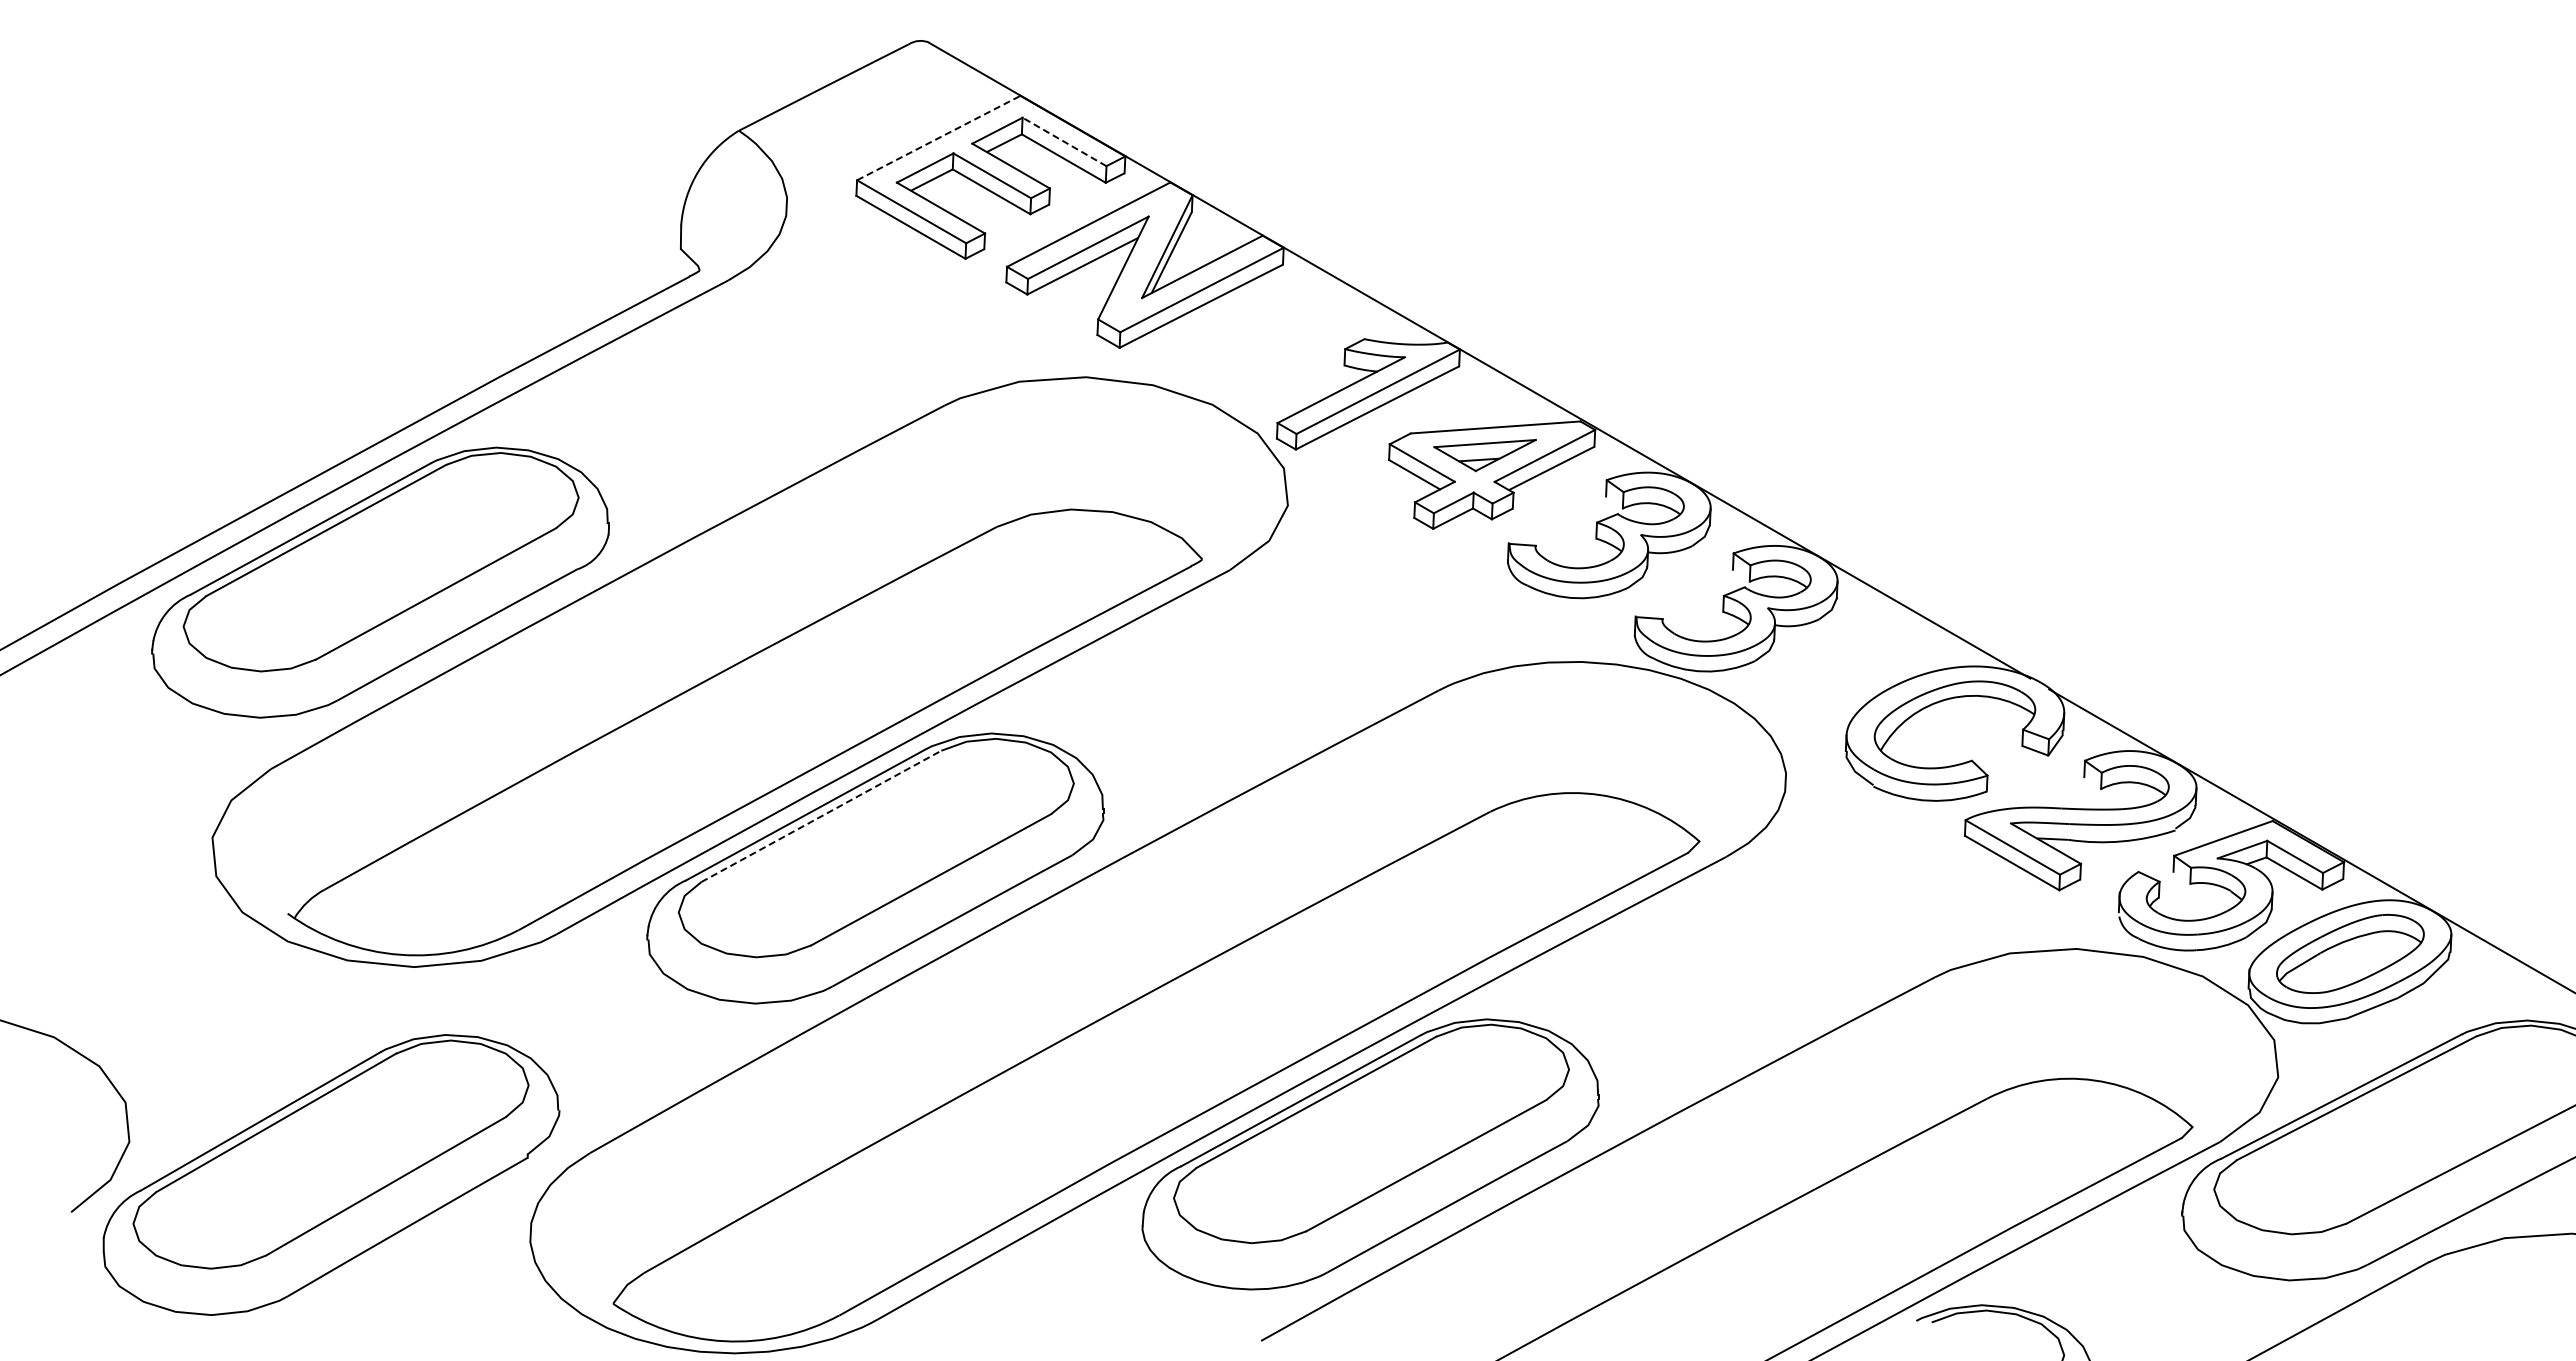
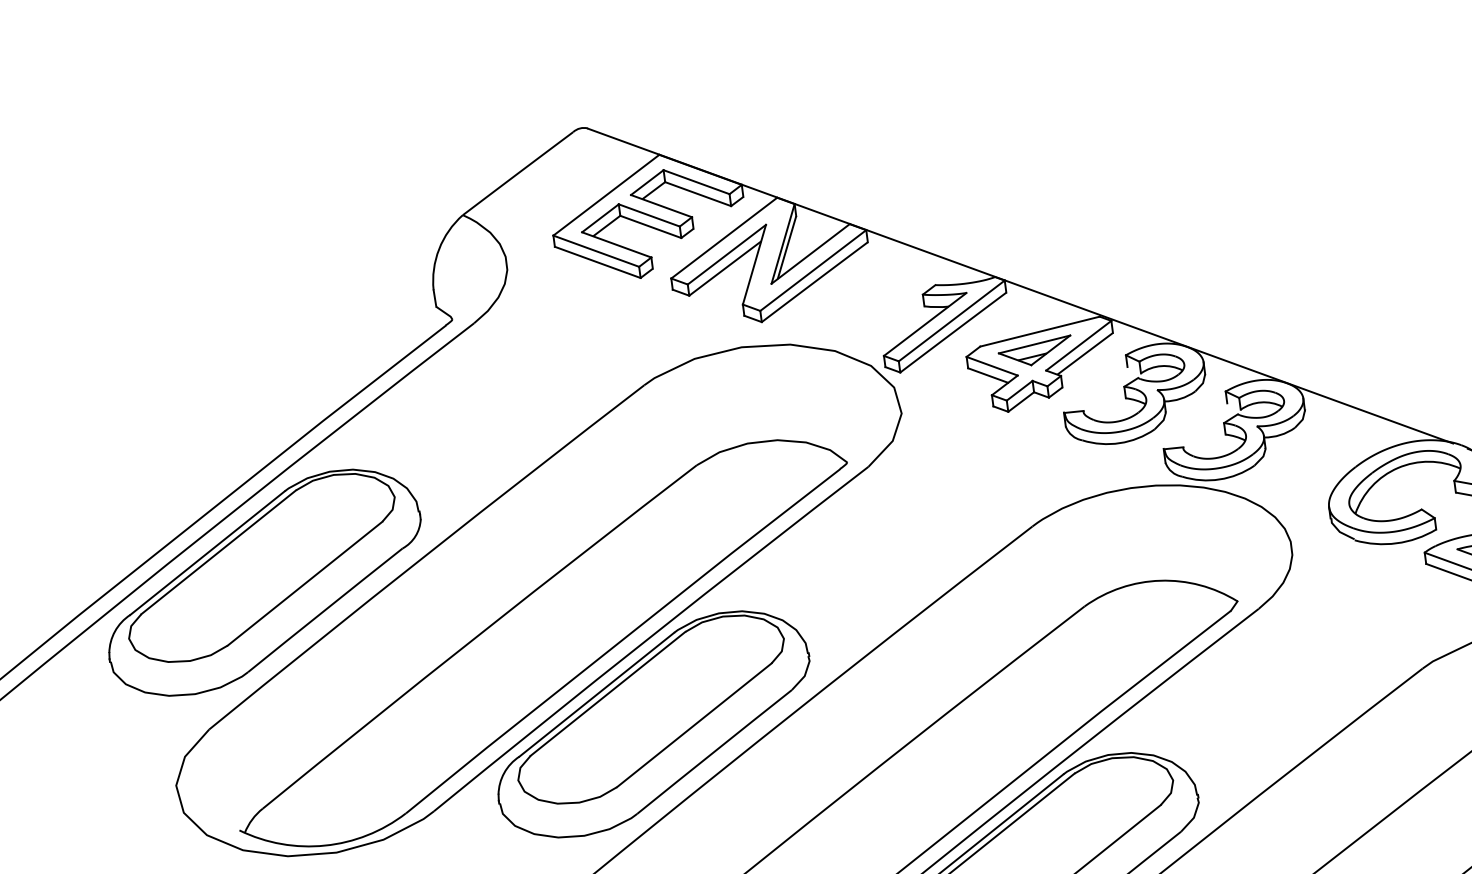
line: (938, 138) -> (606, 195), dashed -> solid
line: (1064, 141) -> (696, 181), dashed -> solid
line: (821, 816) -> (608, 693), dashed -> solid

